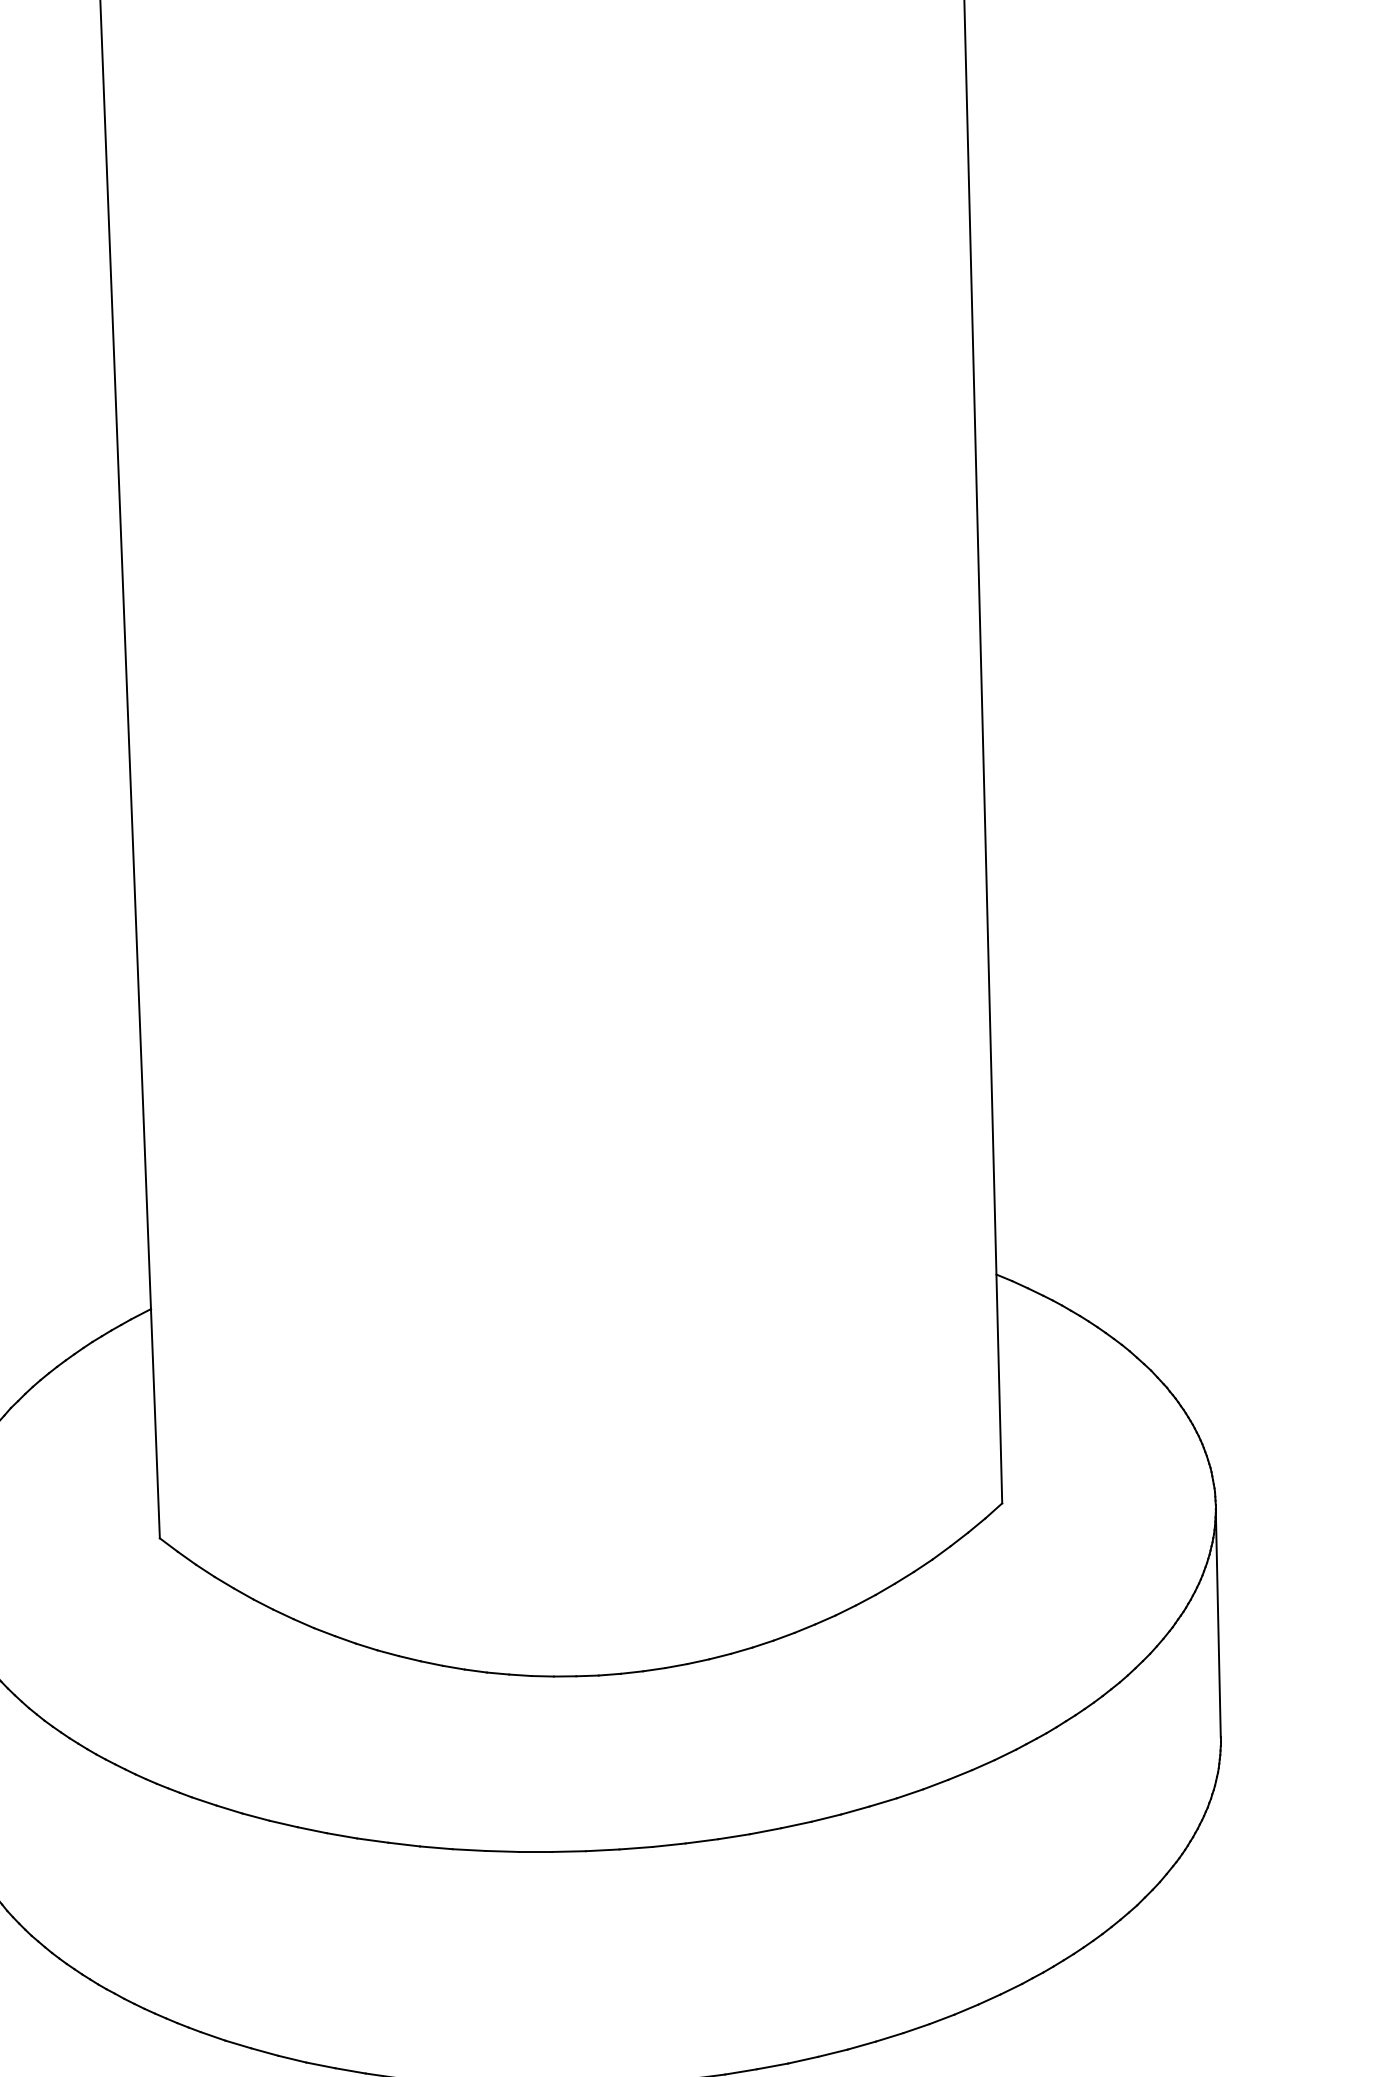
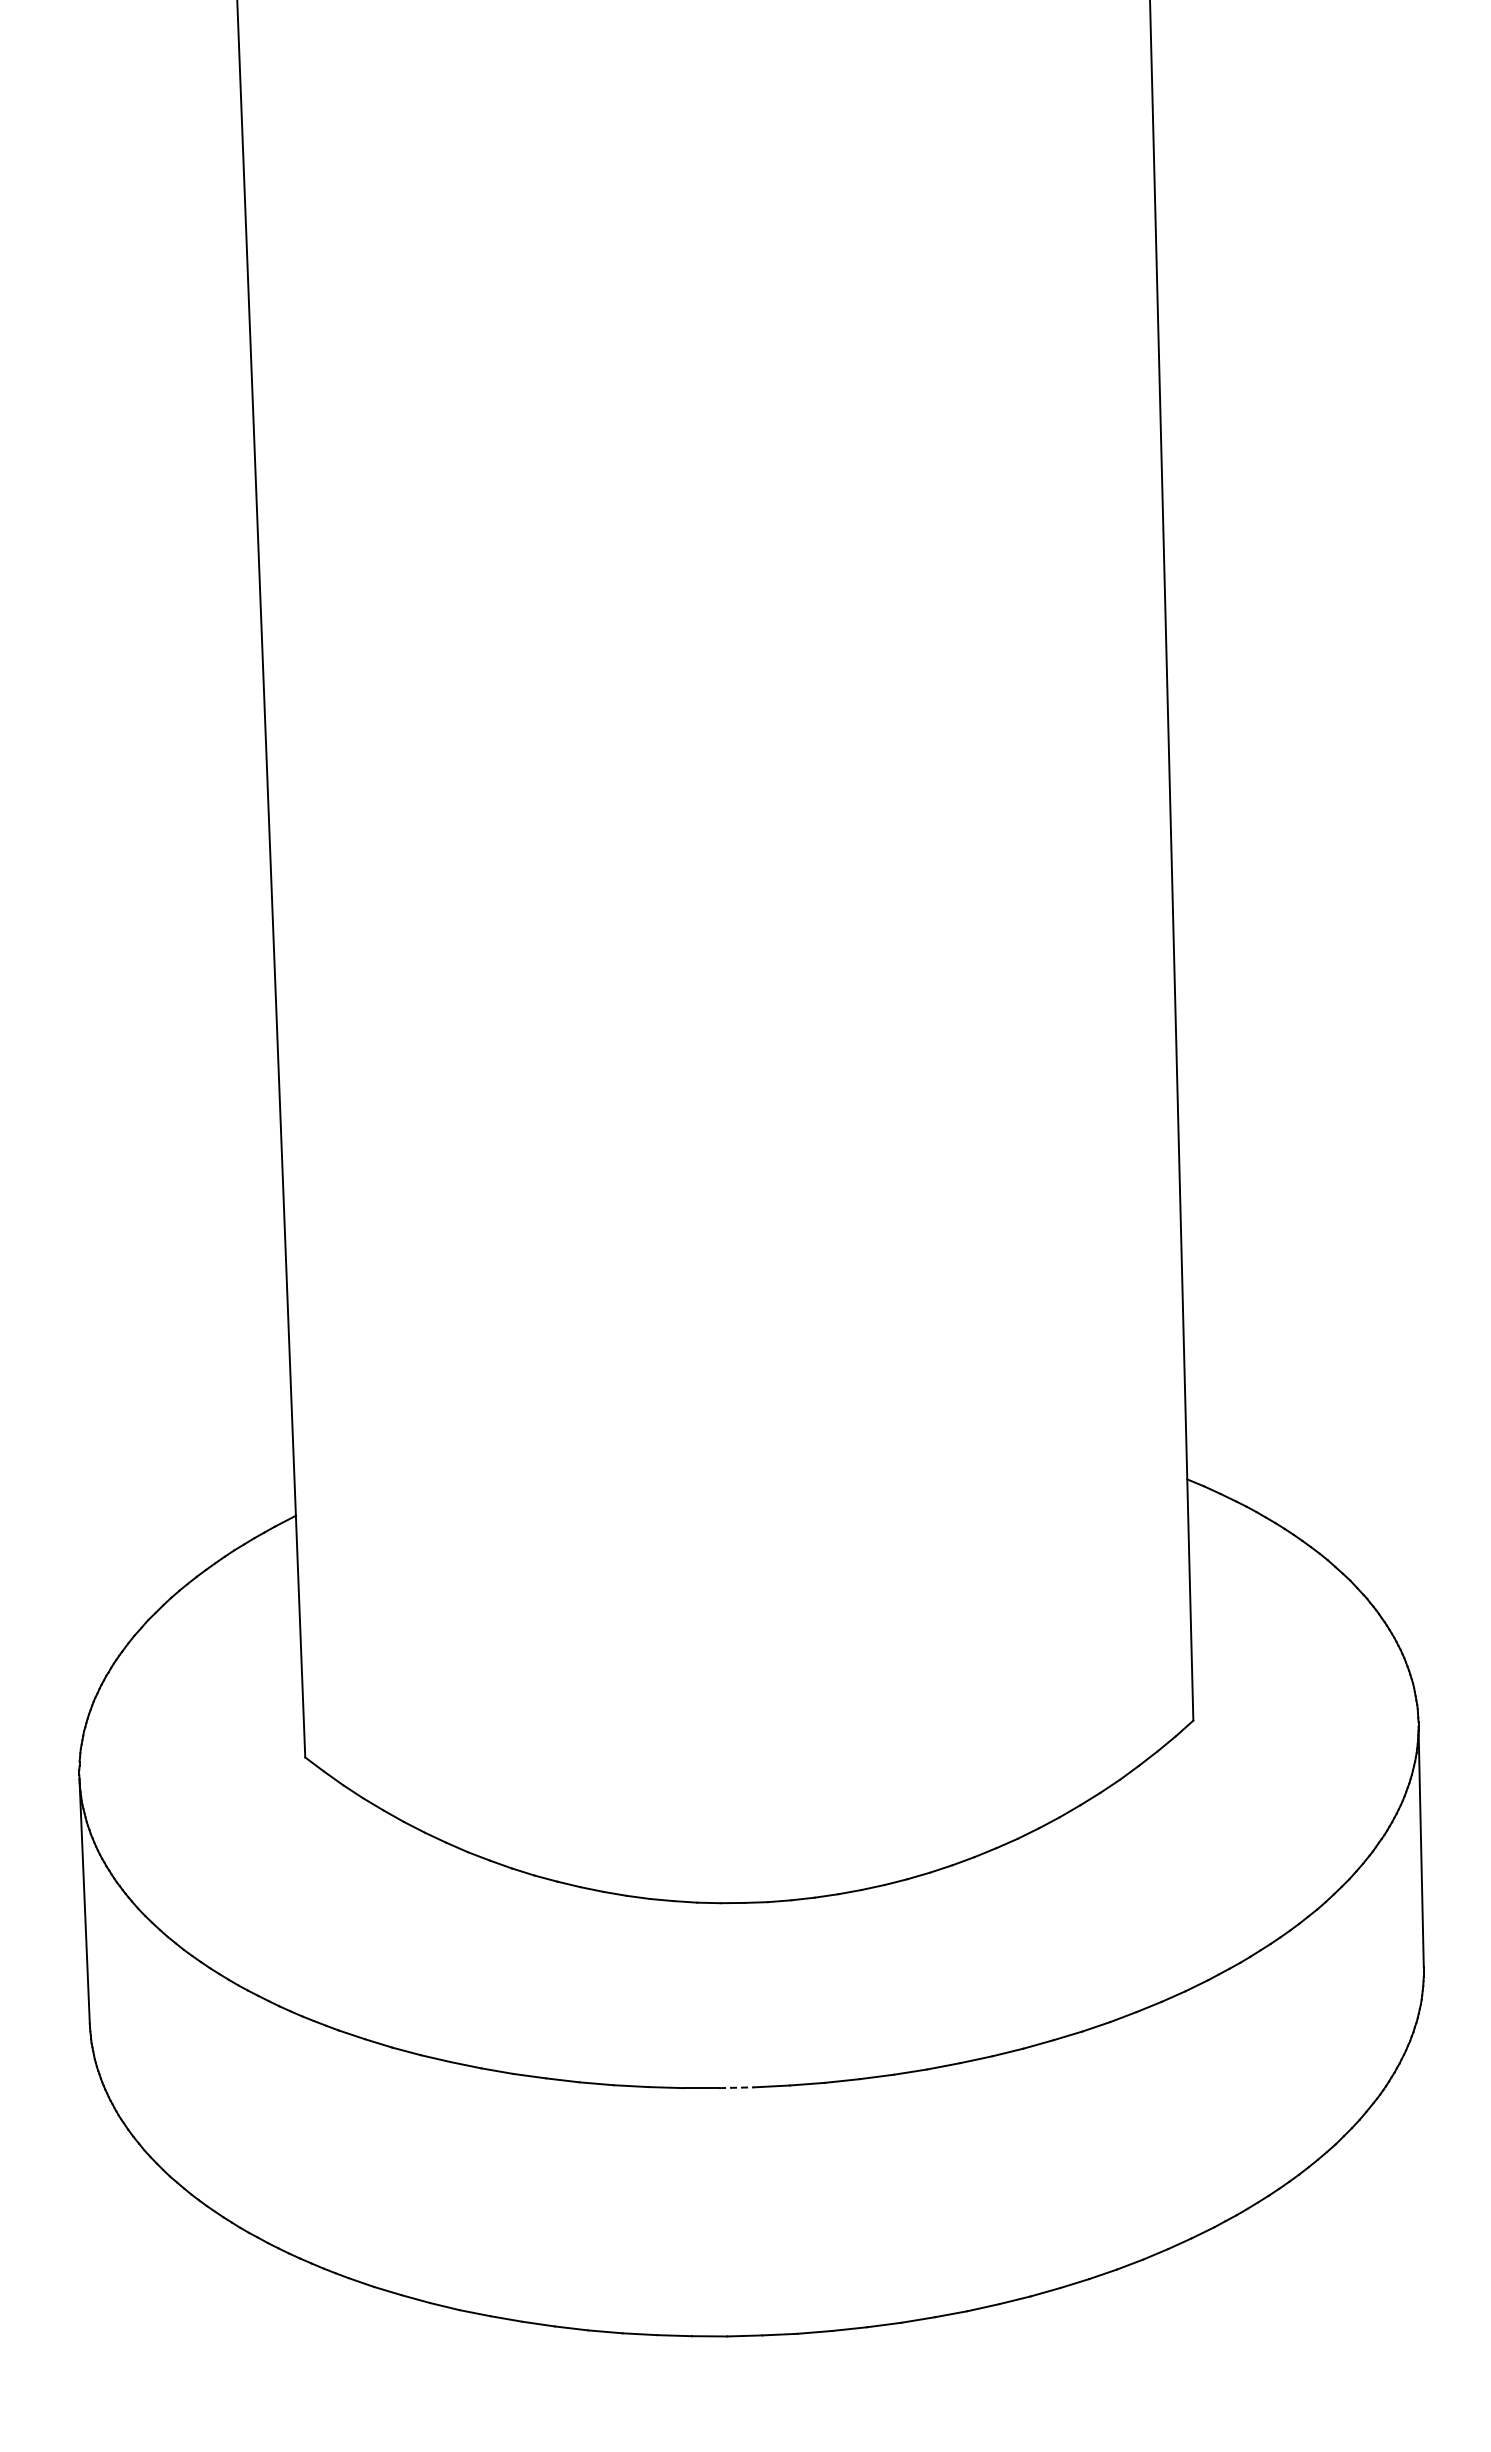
line: (568, 1851) -> (736, 2087), solid -> dashed

